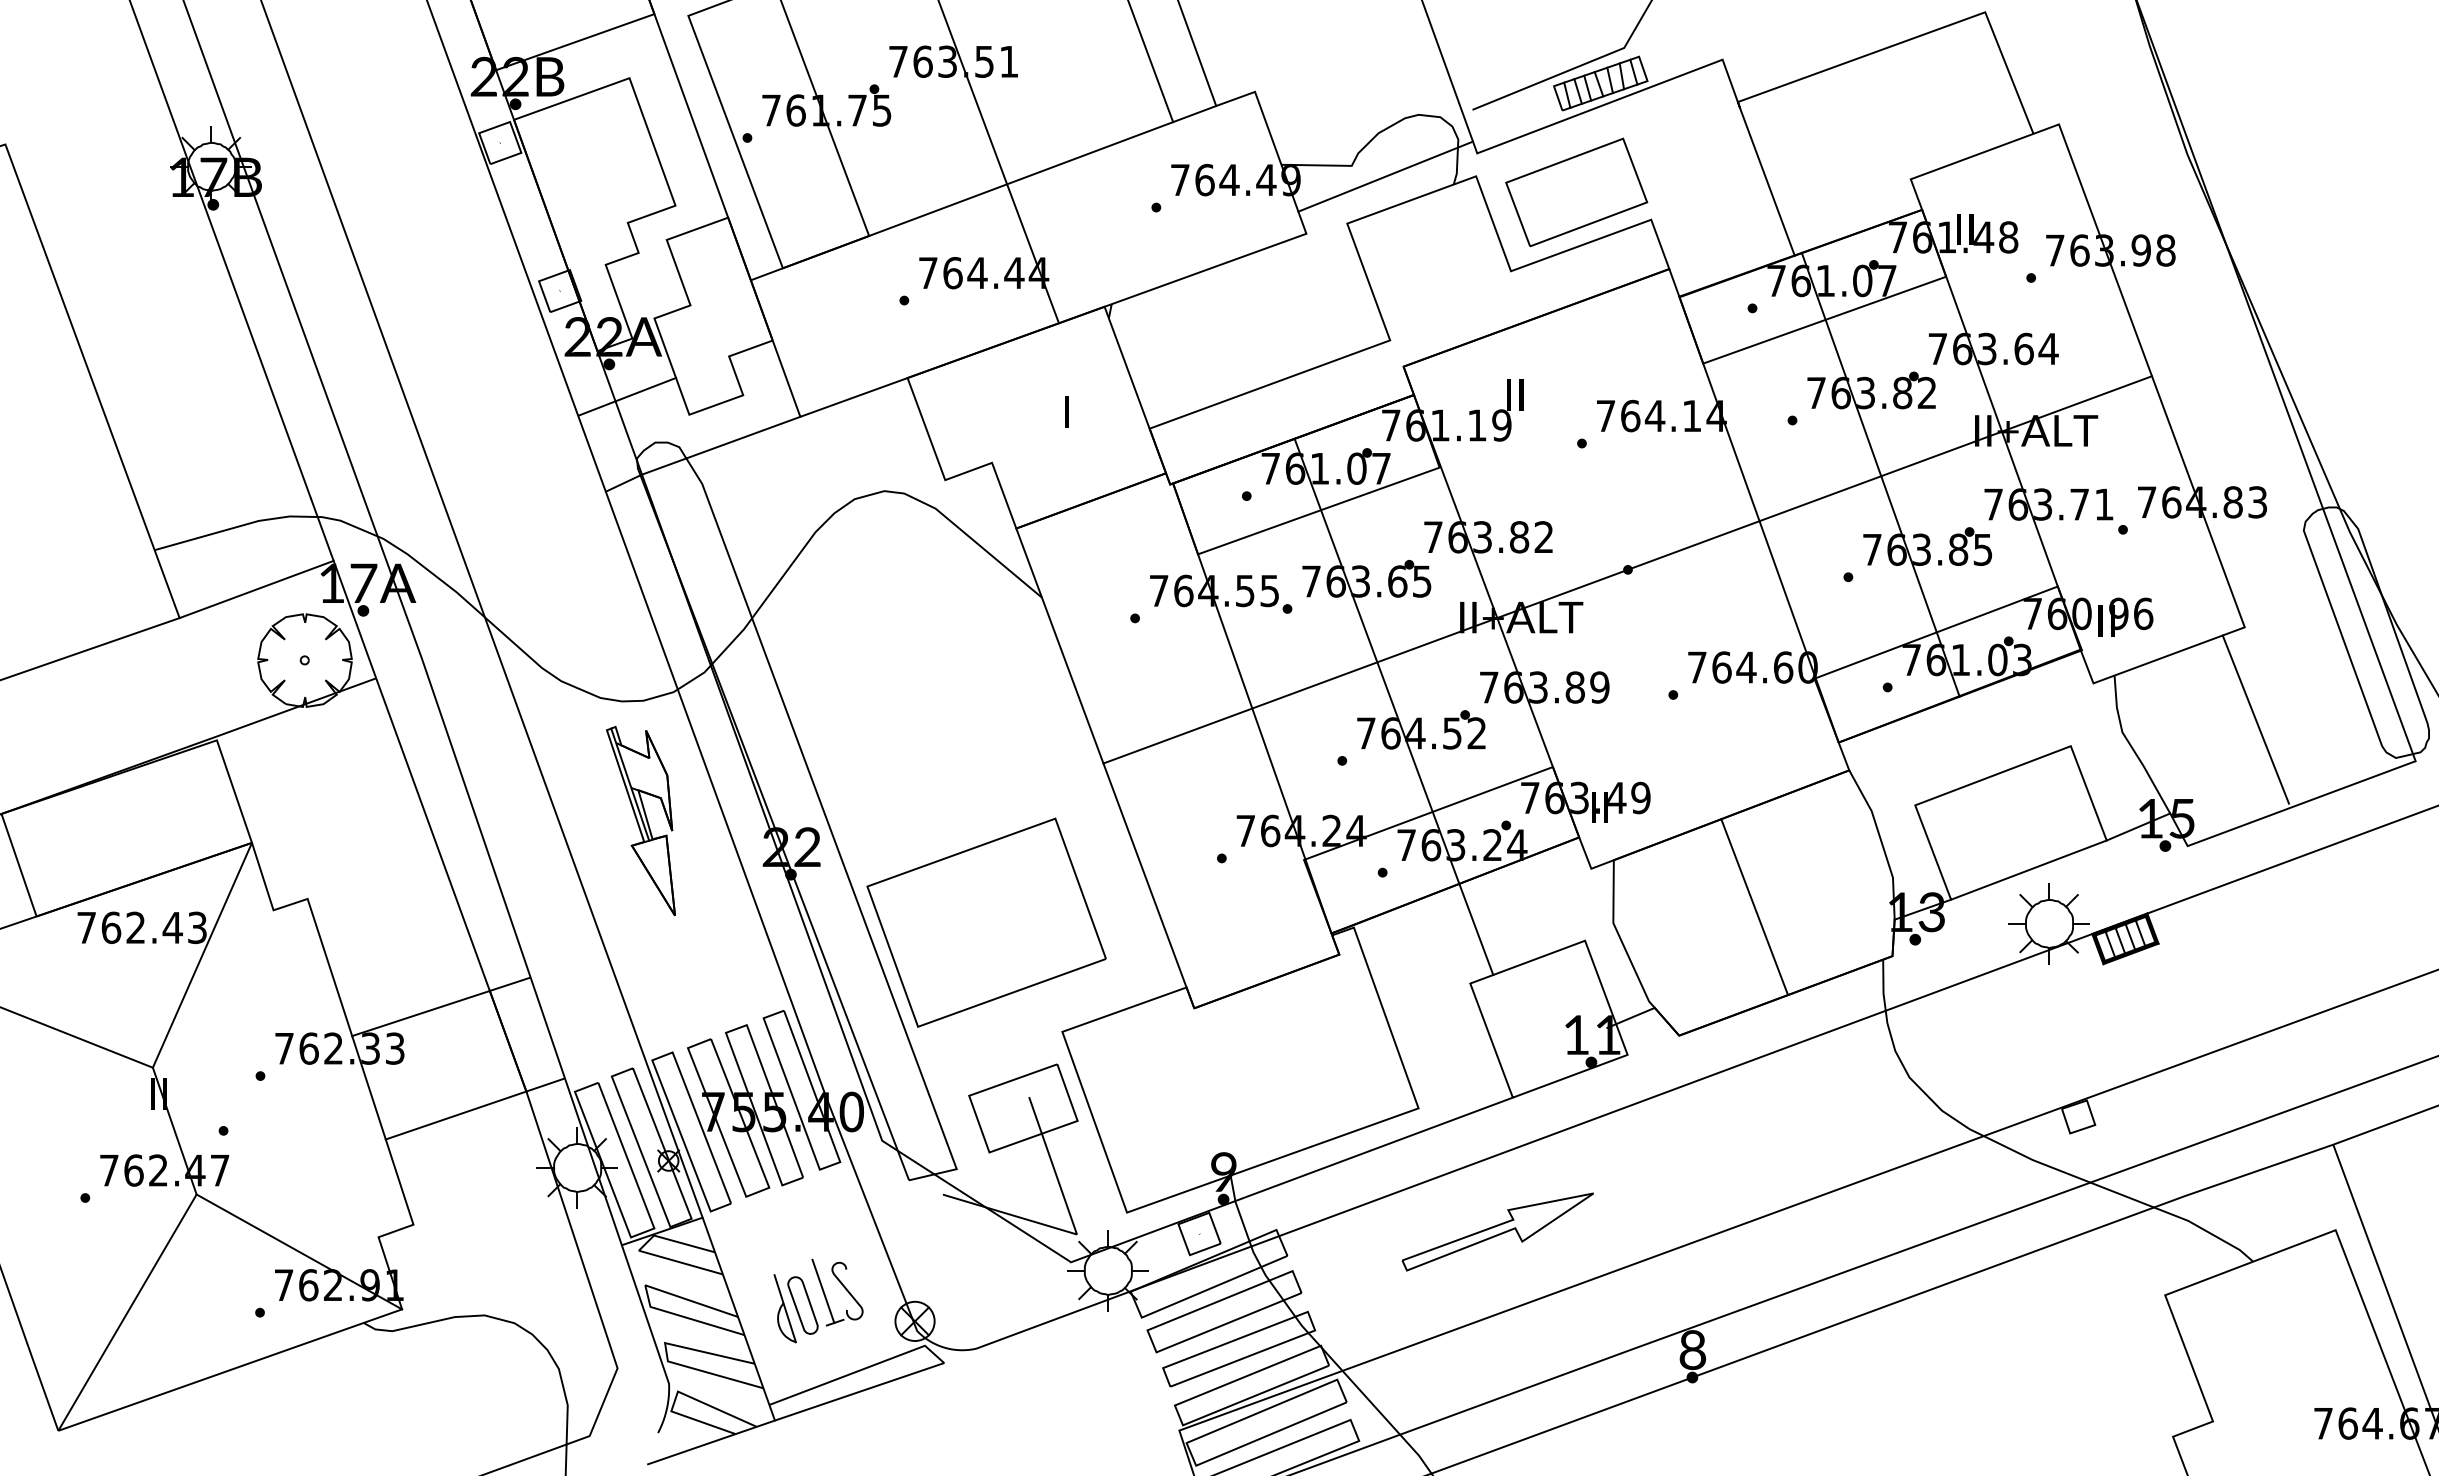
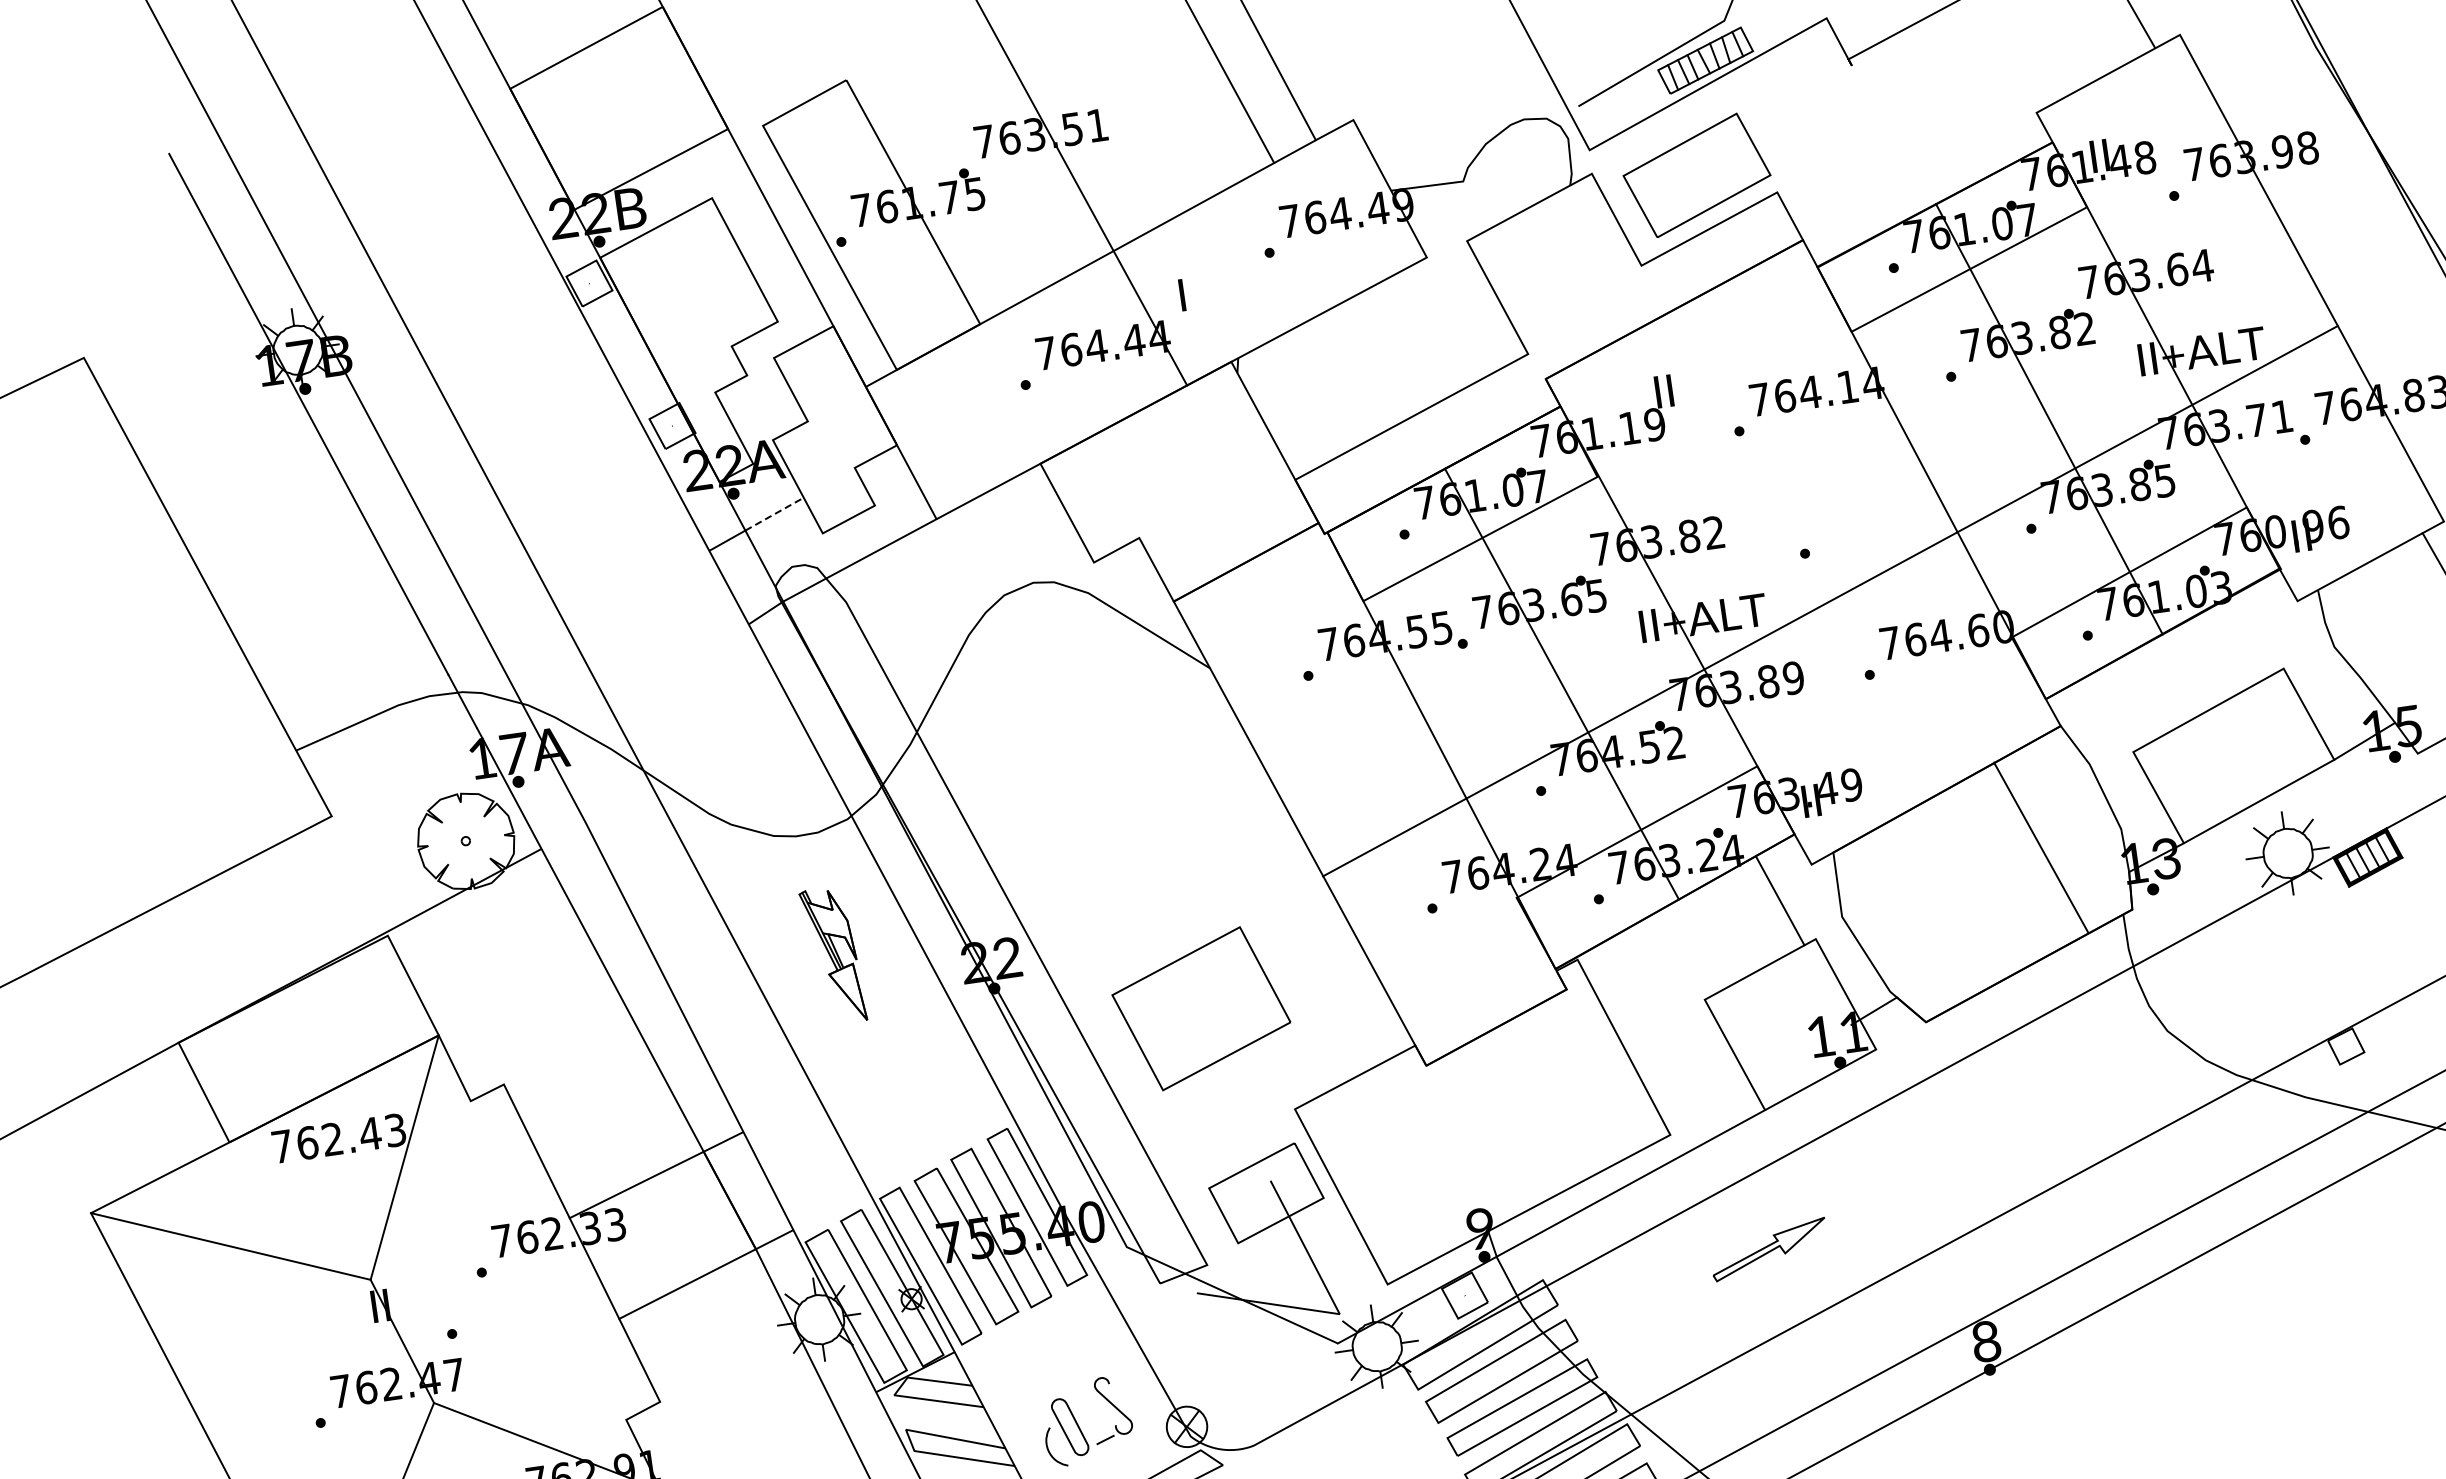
line: (1385, 176) -> (1499, 187), removed
line: (1767, 181) -> (1890, 136), removed
line: (646, 389) -> (775, 513), solid -> dashed
text: (1066, 411) -> (1181, 294), moved
line: (1627, 569) -> (1830, 600), moved
line: (256, 589) -> (406, 775), removed
part: (640, 821) -> (832, 956), size x0.7
line: (1754, 907) -> (2041, 847), moved
part: (986, 922) -> (1201, 1008), size x0.7
line: (1476, 928) -> (1780, 900), moved
part: (1497, 1231) -> (1769, 1249), size x0.6
line: (823, 1291) -> (1089, 1409), removed
line: (784, 1308) -> (1051, 1432), removed

